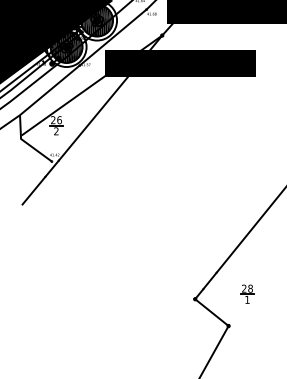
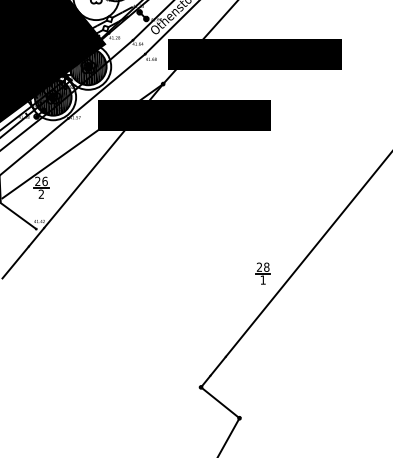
part: (246, 294) -> (262, 273), moved

